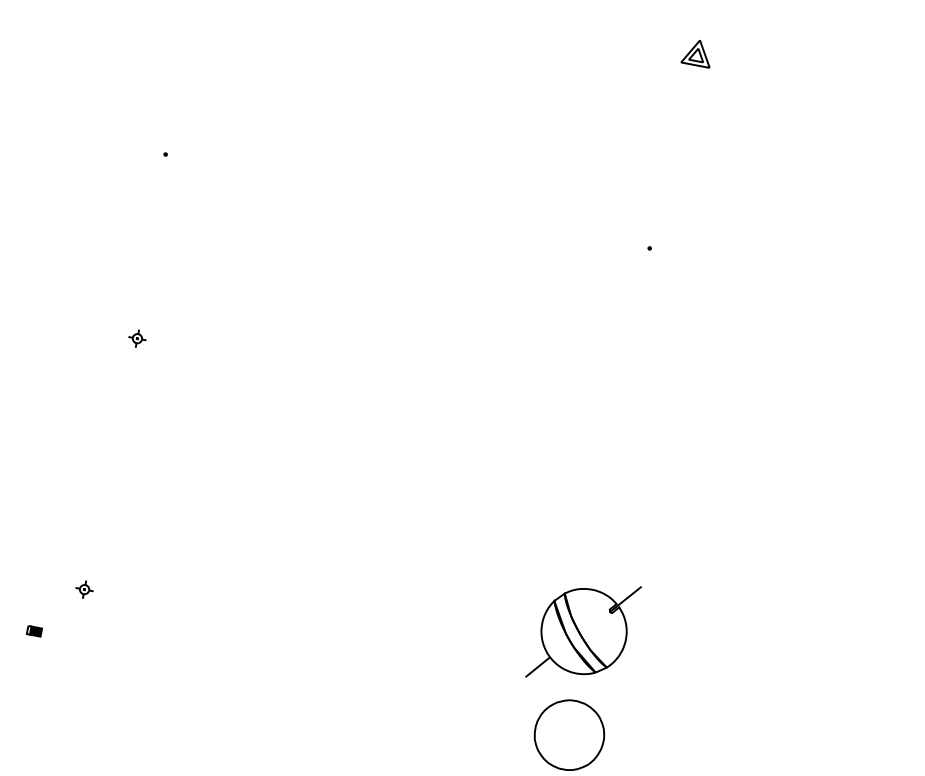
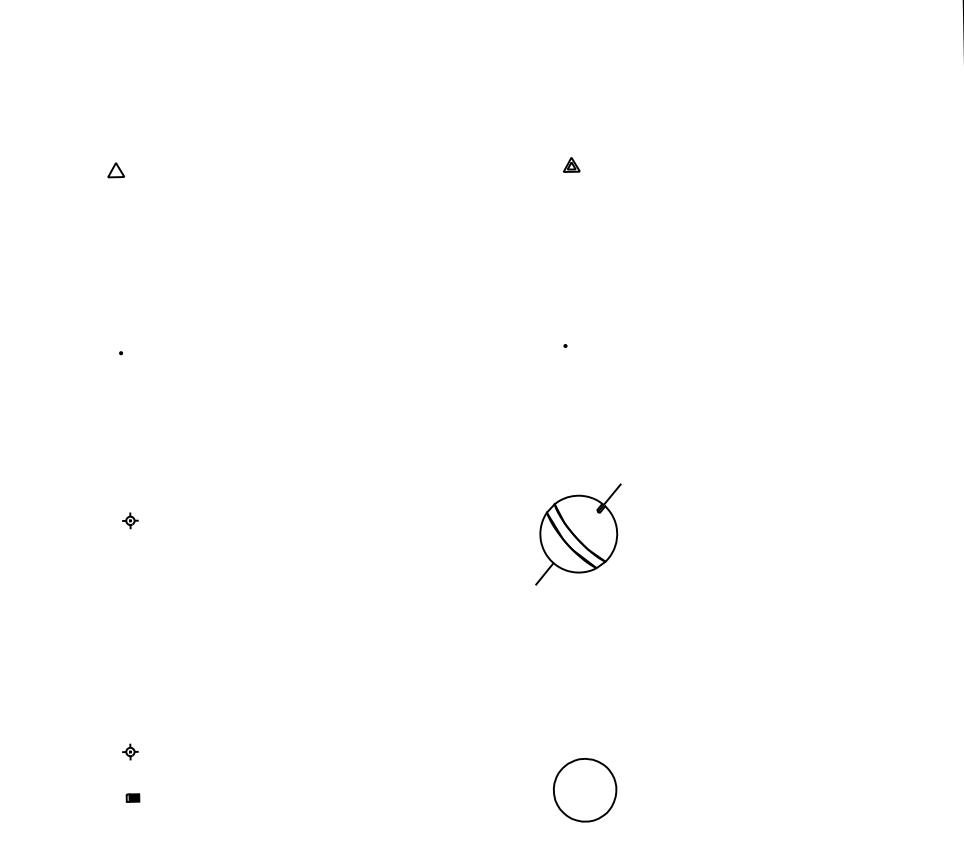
part: (697, 52) -> (571, 164), size x0.62
part: (34, 630) -> (132, 797), moved
part: (583, 631) -> (578, 534), moved

